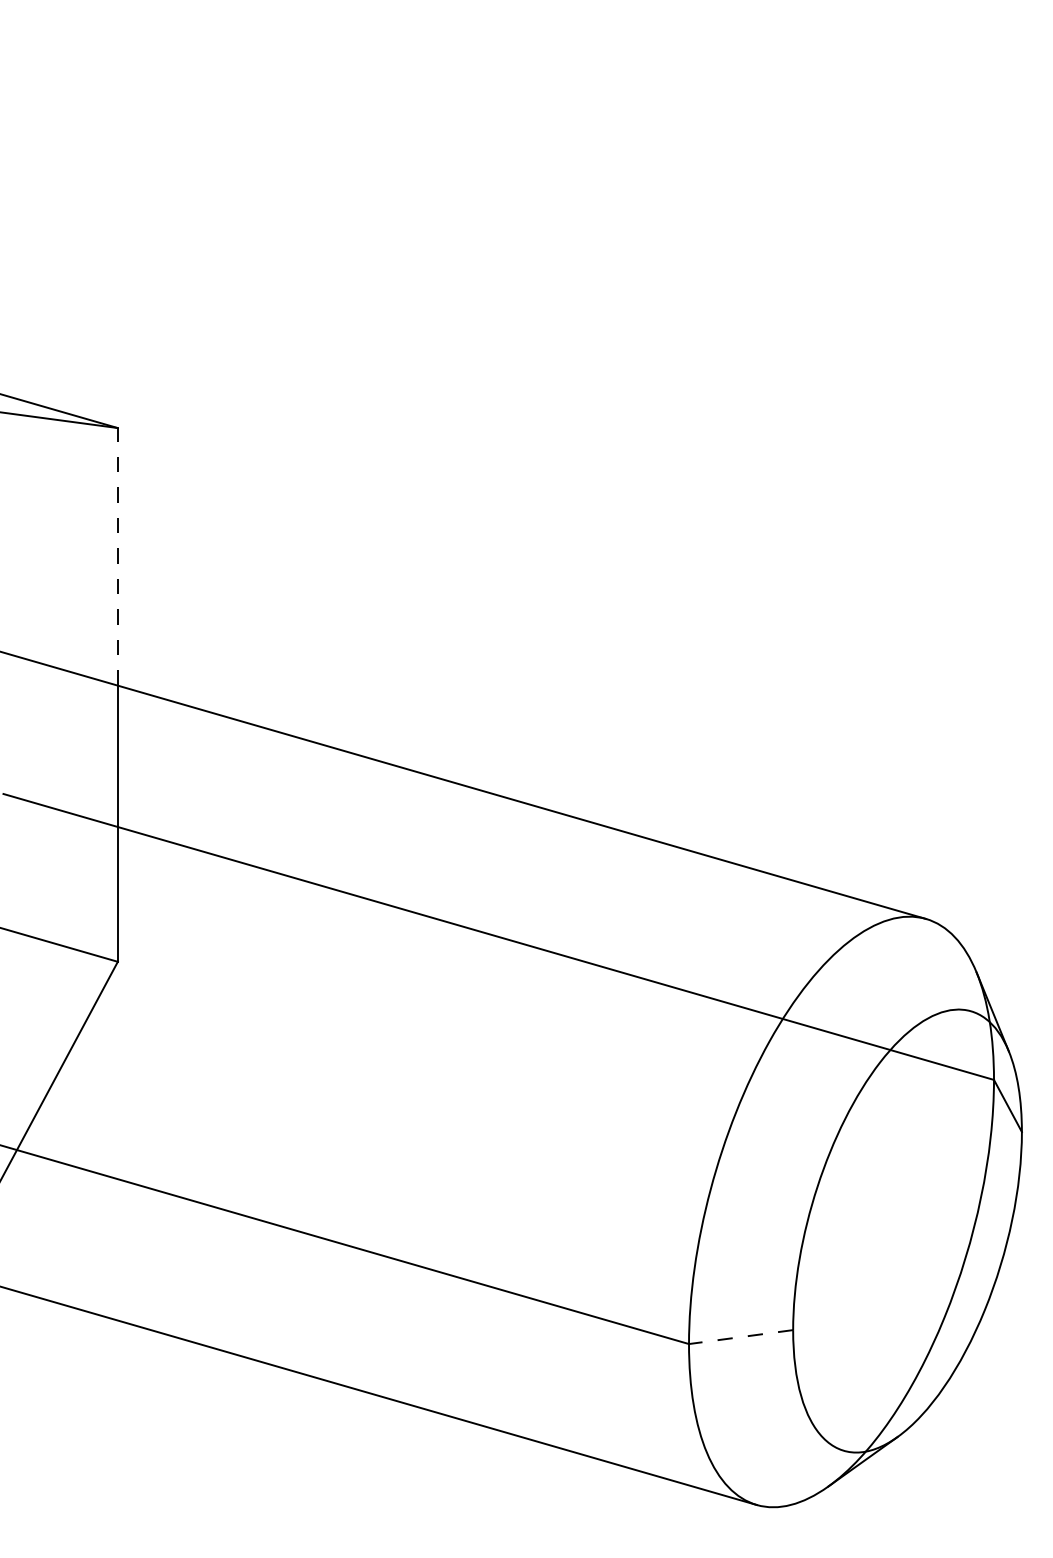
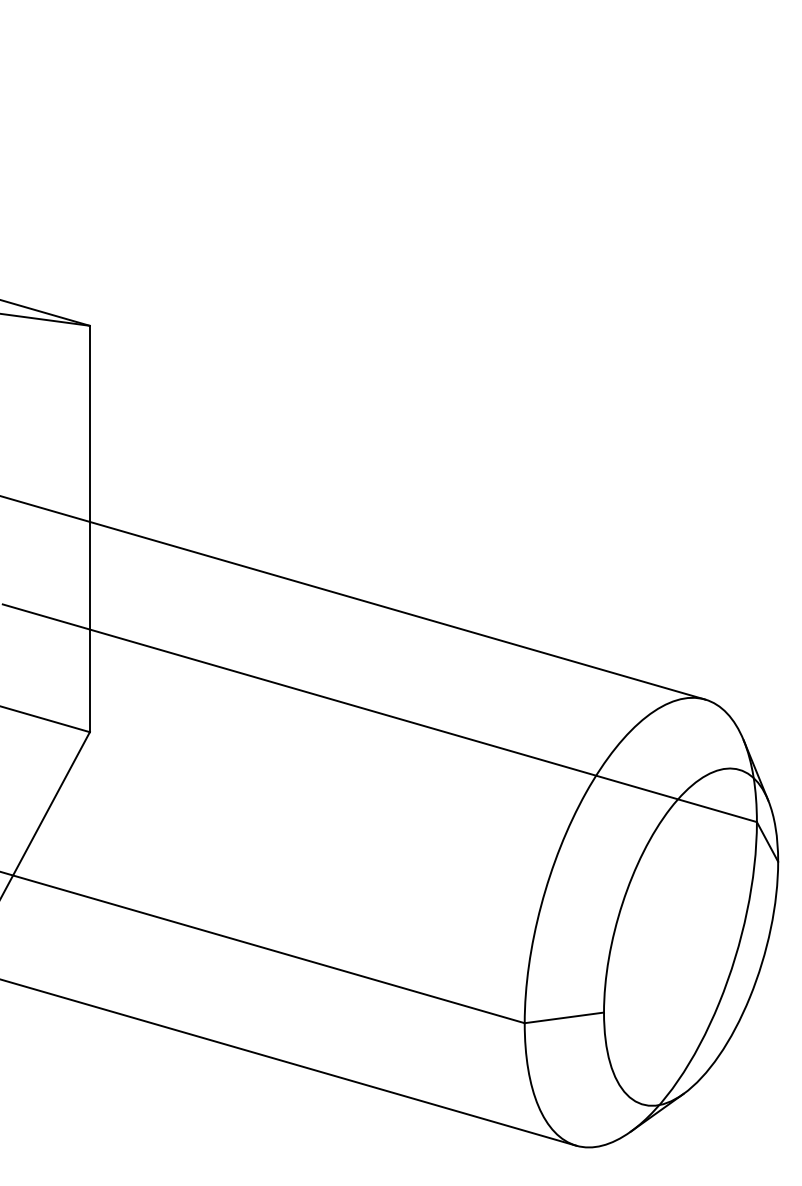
line: (117, 556) -> (89, 423), dashed -> solid
line: (739, 1336) -> (563, 1017), dashed -> solid

